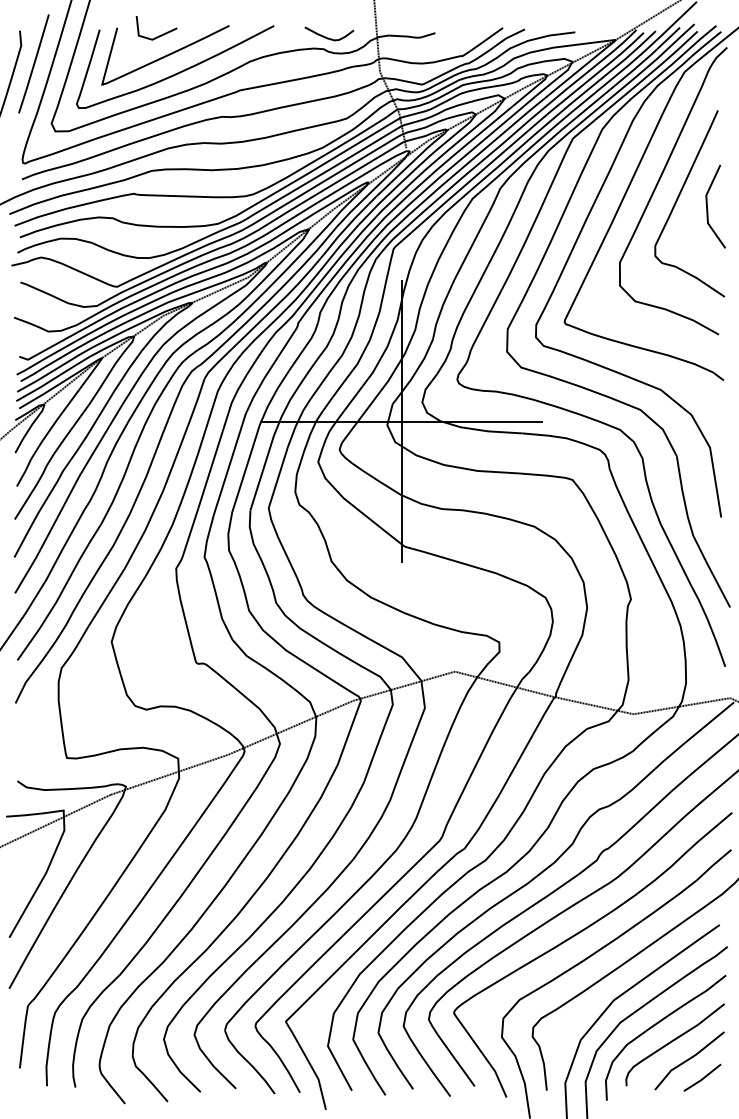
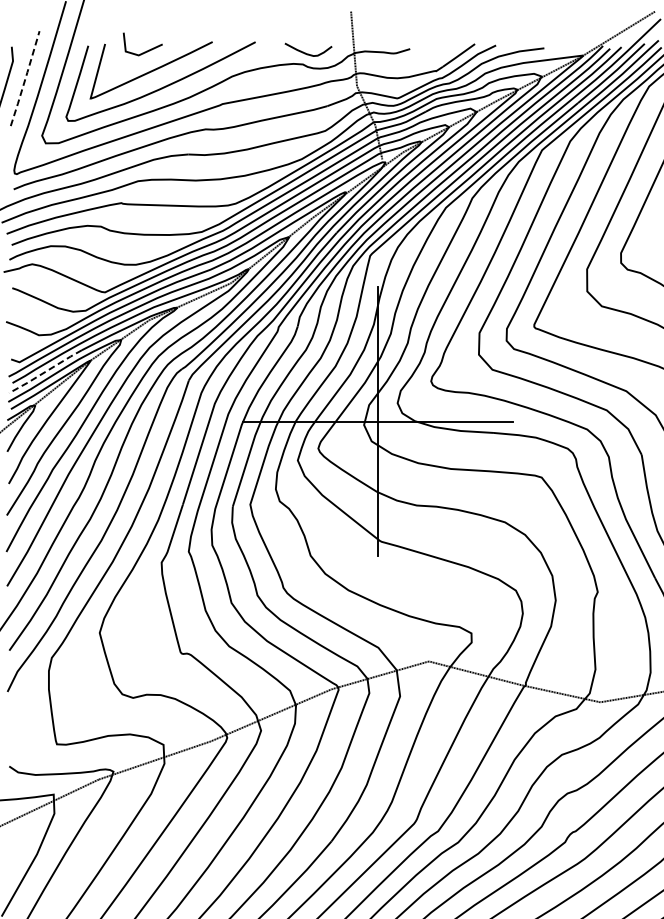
line: (34, 63) -> (25, 78), solid -> dashed
line: (54, 369) -> (44, 371), solid -> dashed

